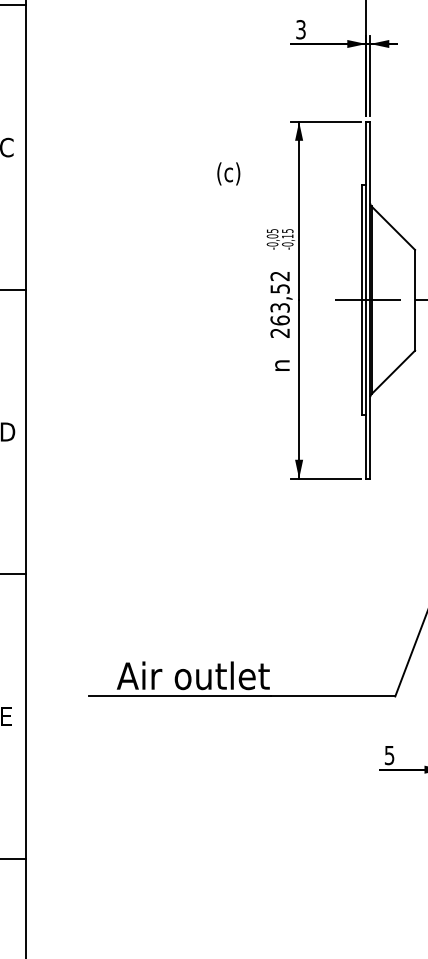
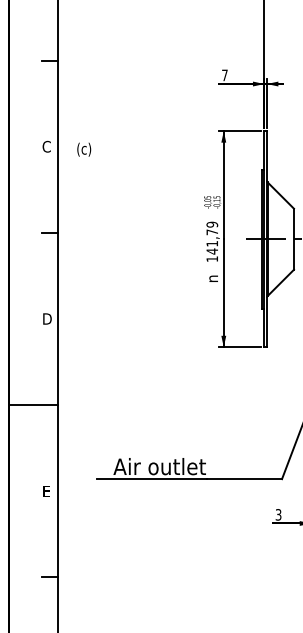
text: (300, 29) -> (224, 75), 3 -> 7
text: (229, 173) -> (84, 149), moved
text: (280, 304) -> (212, 241), 263,52 -> 141,79
text: (389, 754) -> (278, 514), 5 -> 3

